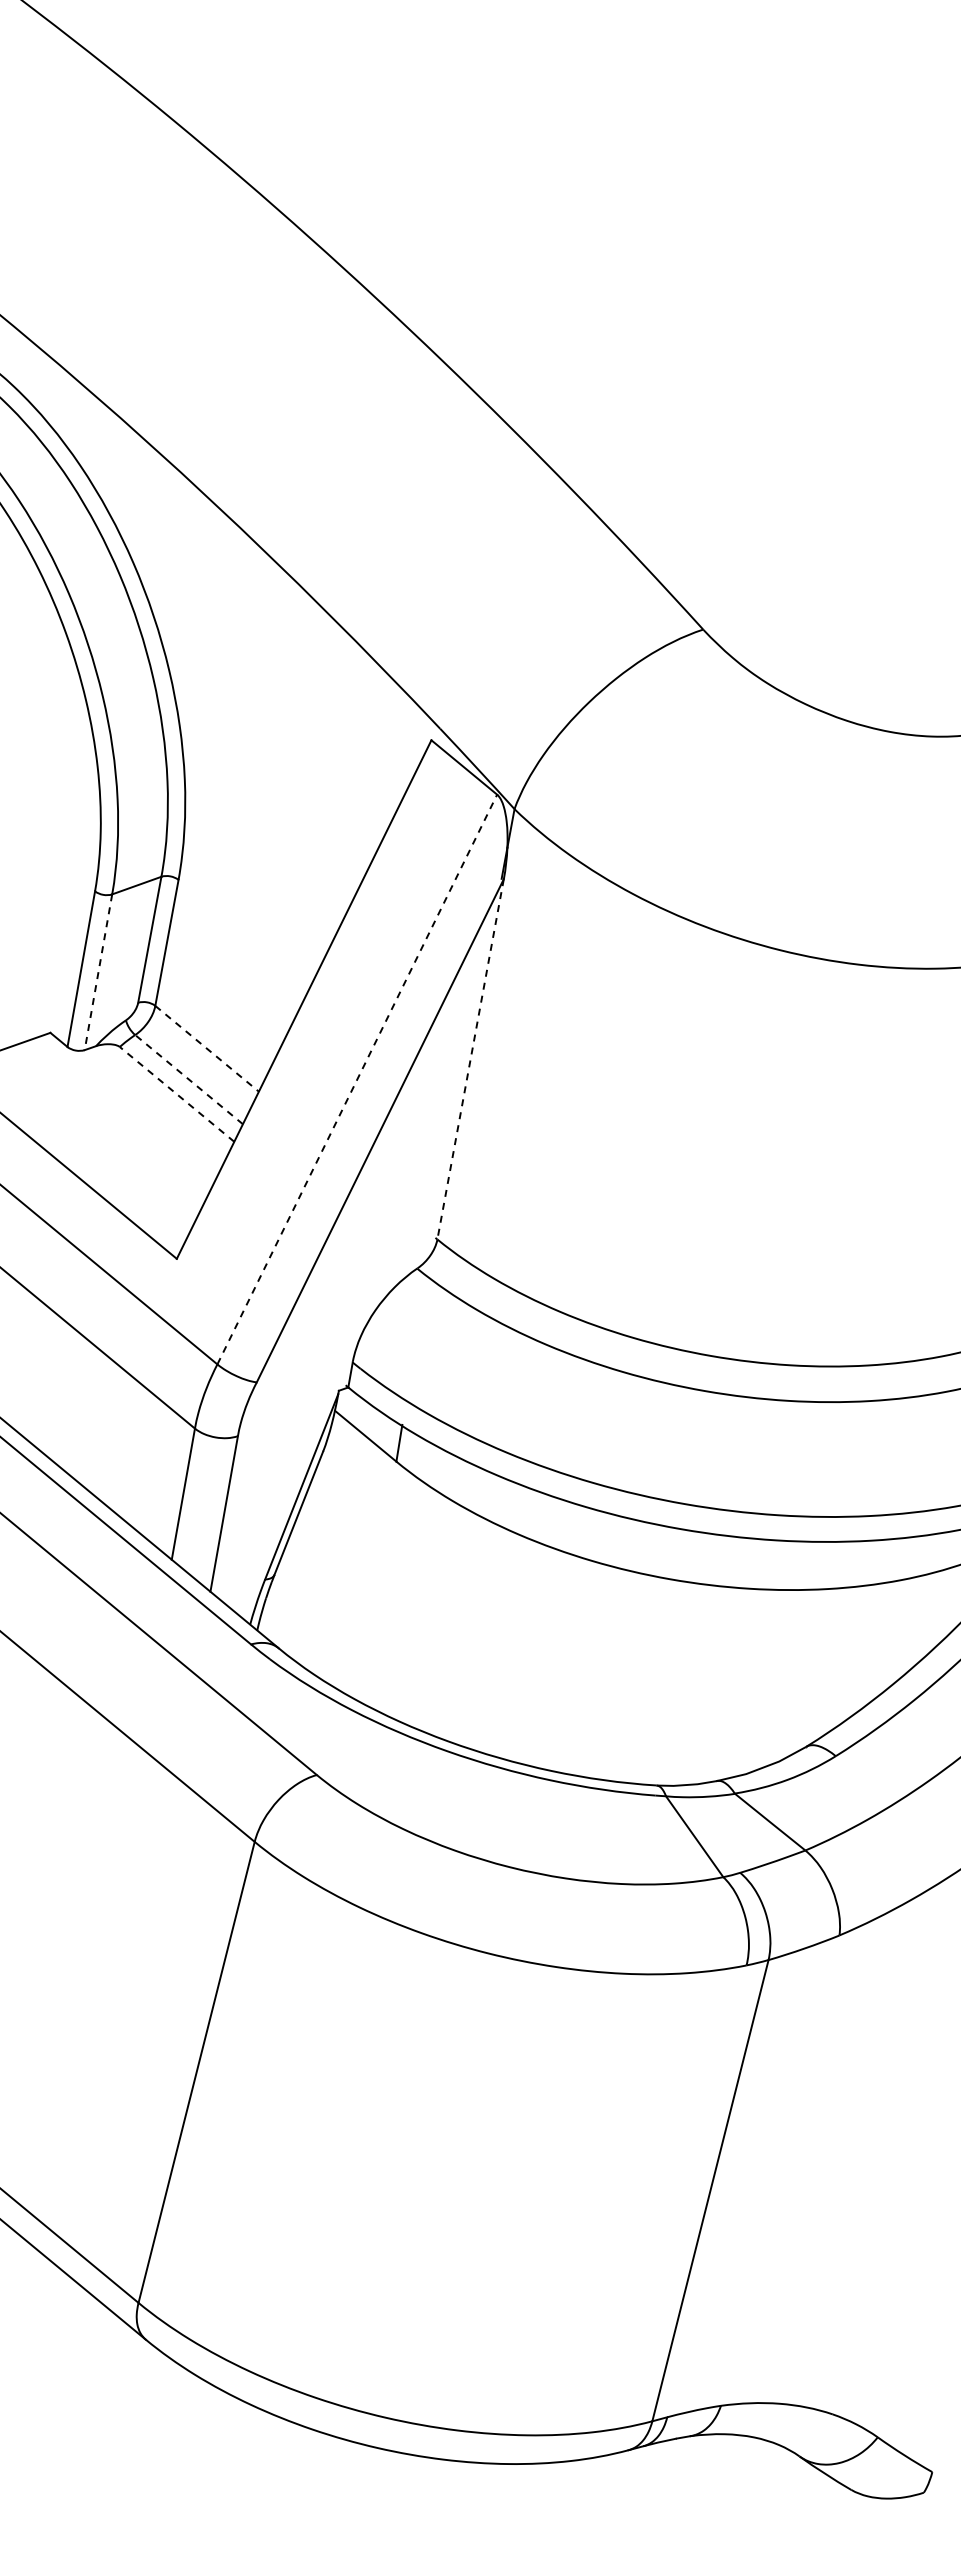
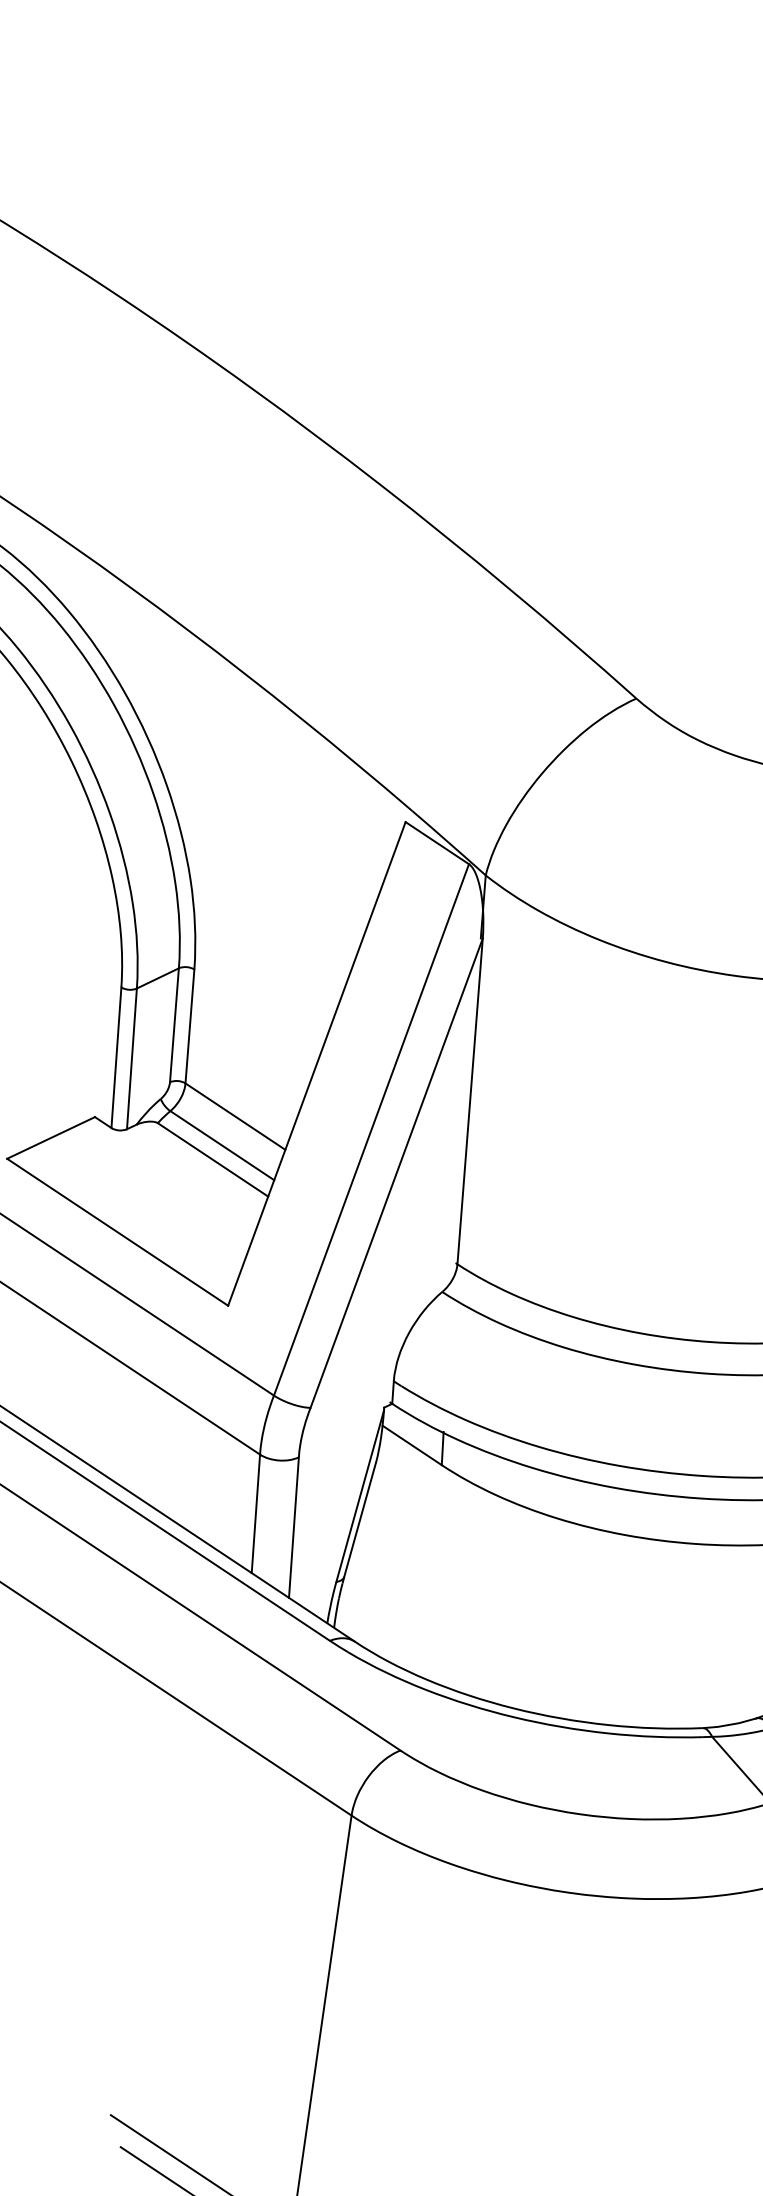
line: (98, 972) -> (131, 1059), dashed -> solid
line: (207, 1049) -> (235, 1117), dashed -> solid
line: (470, 1059) -> (470, 1101), dashed -> solid
line: (189, 1079) -> (222, 1145), dashed -> solid
line: (357, 1079) -> (371, 1129), dashed -> solid
line: (176, 1094) -> (212, 1160), dashed -> solid

